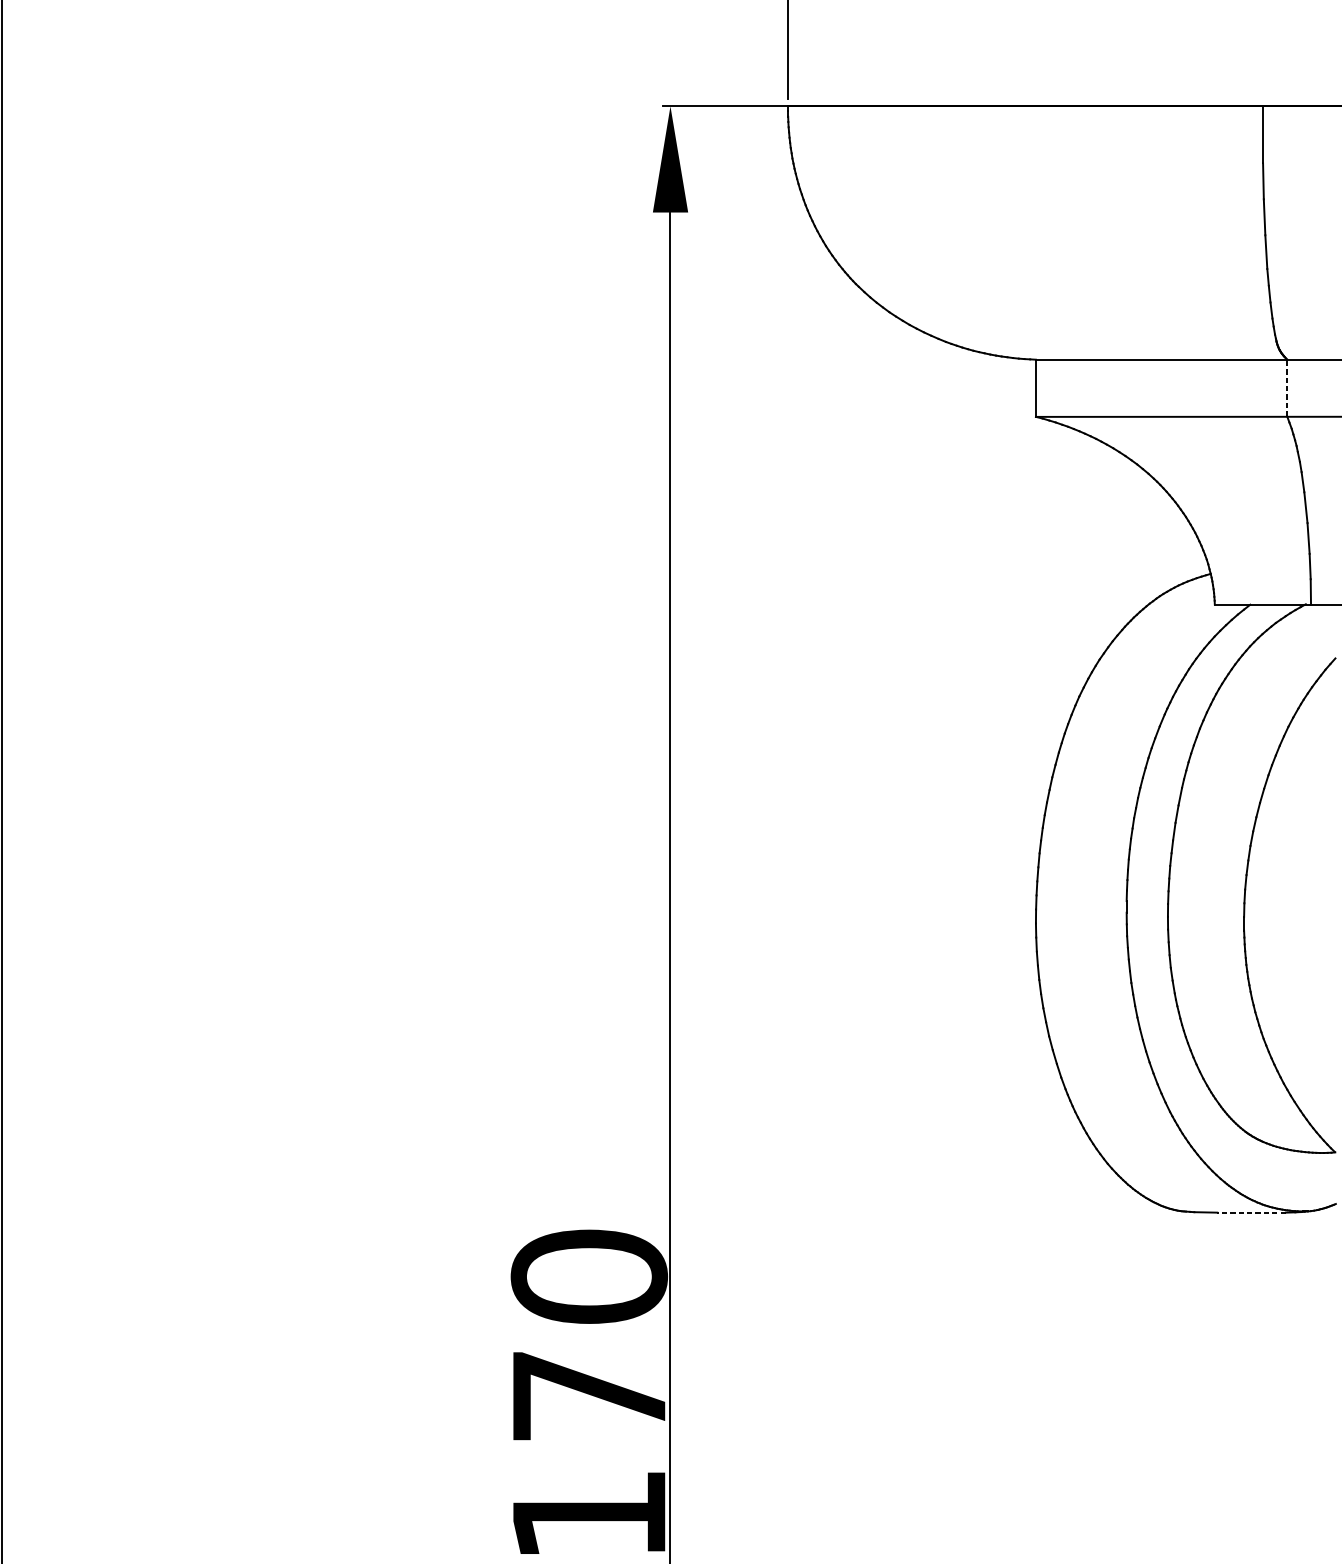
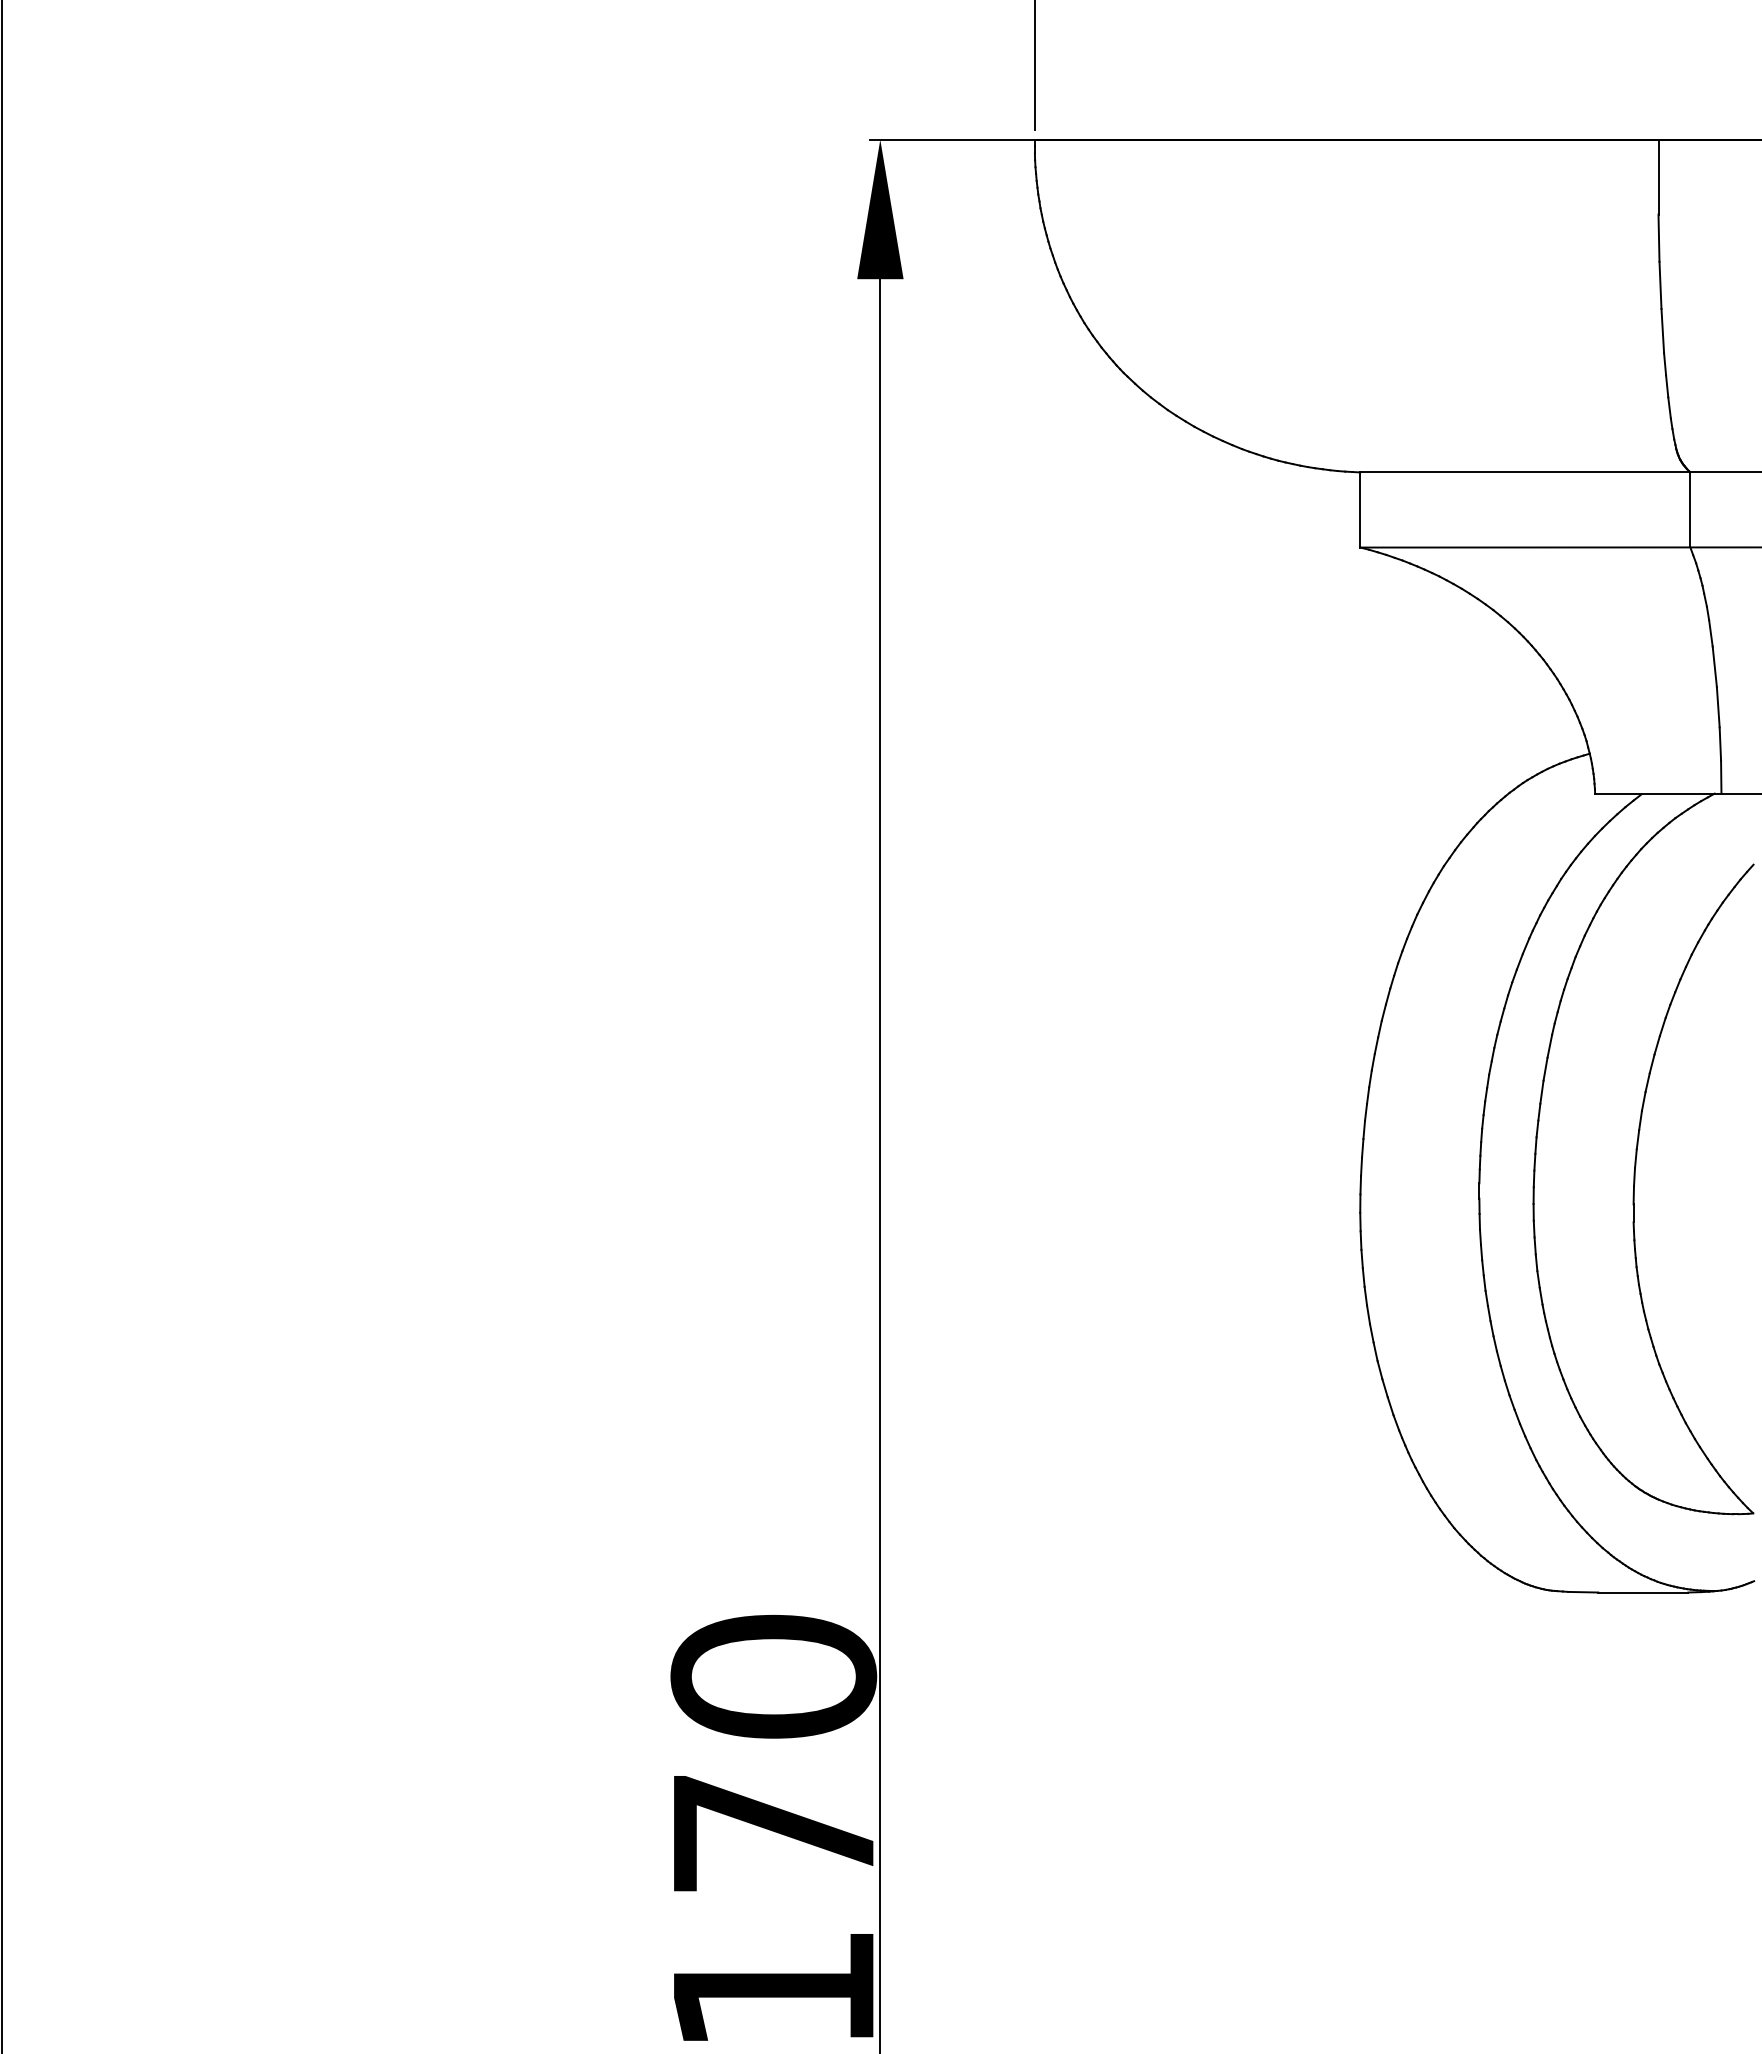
line: (1287, 387) -> (1690, 508), dashed -> solid
line: (1250, 1212) -> (1642, 1592), dashed -> solid

